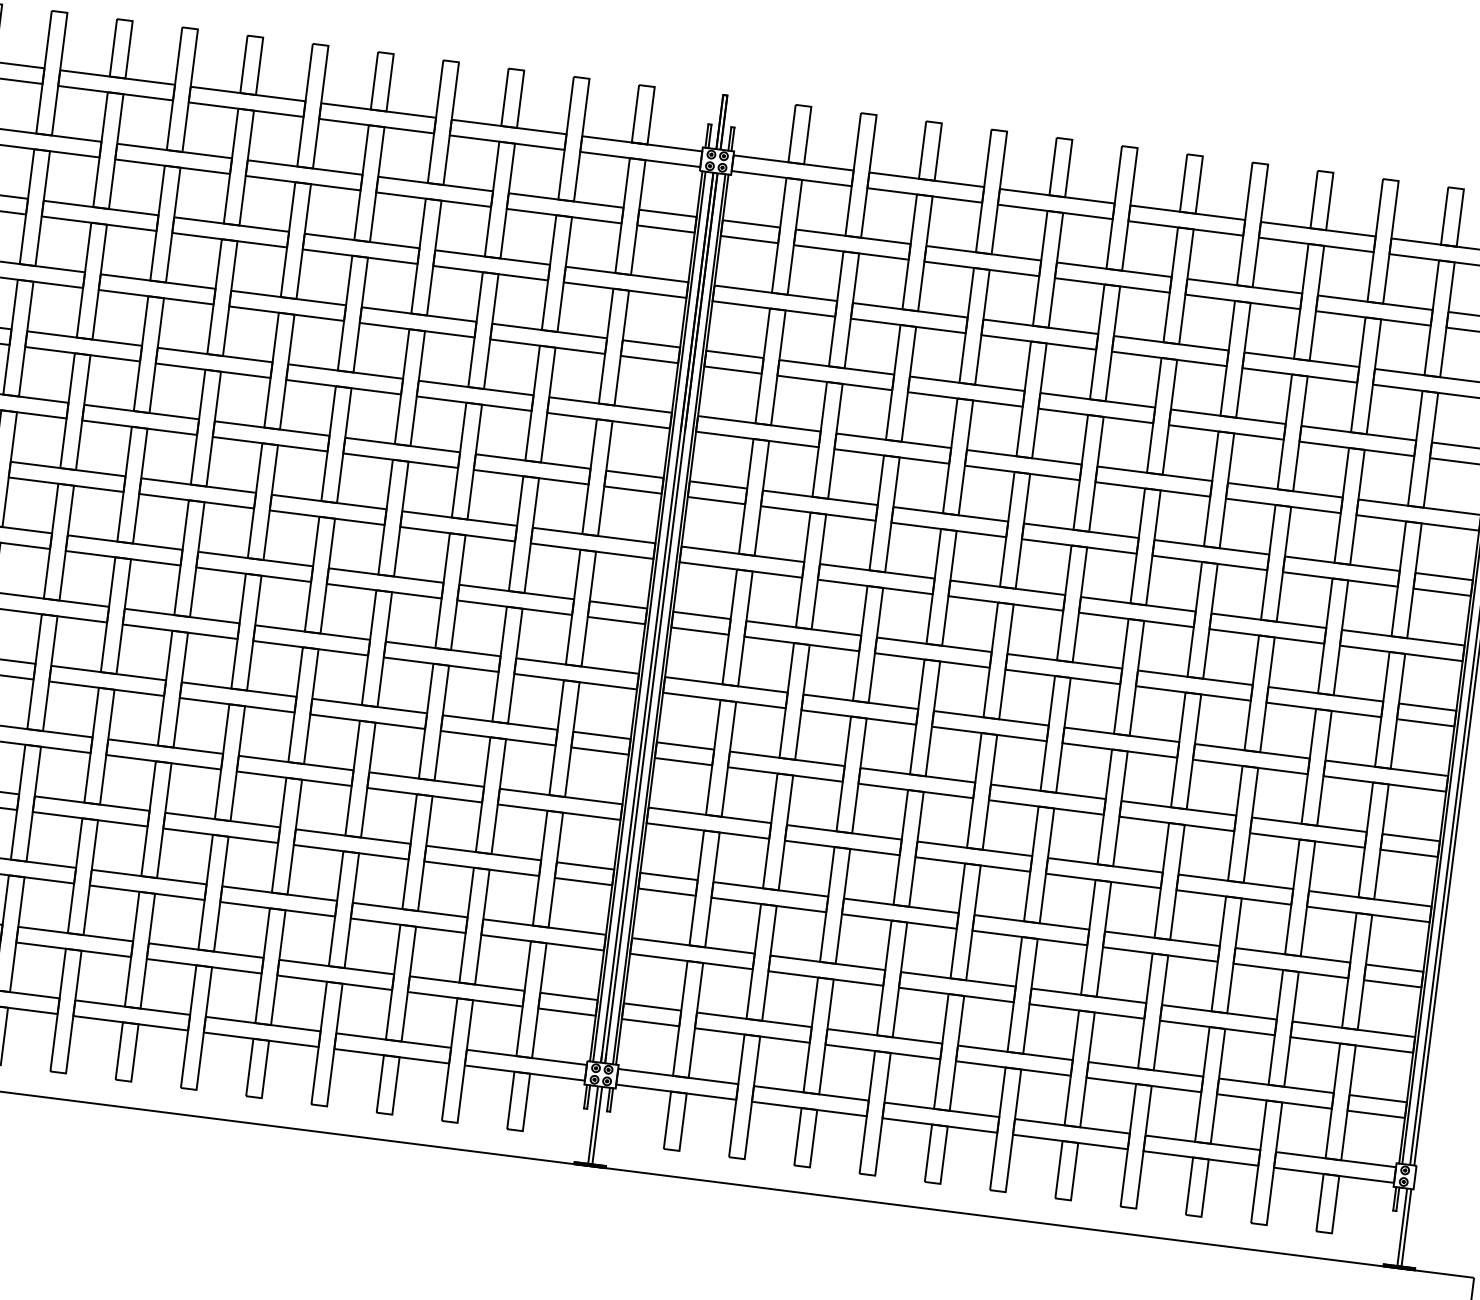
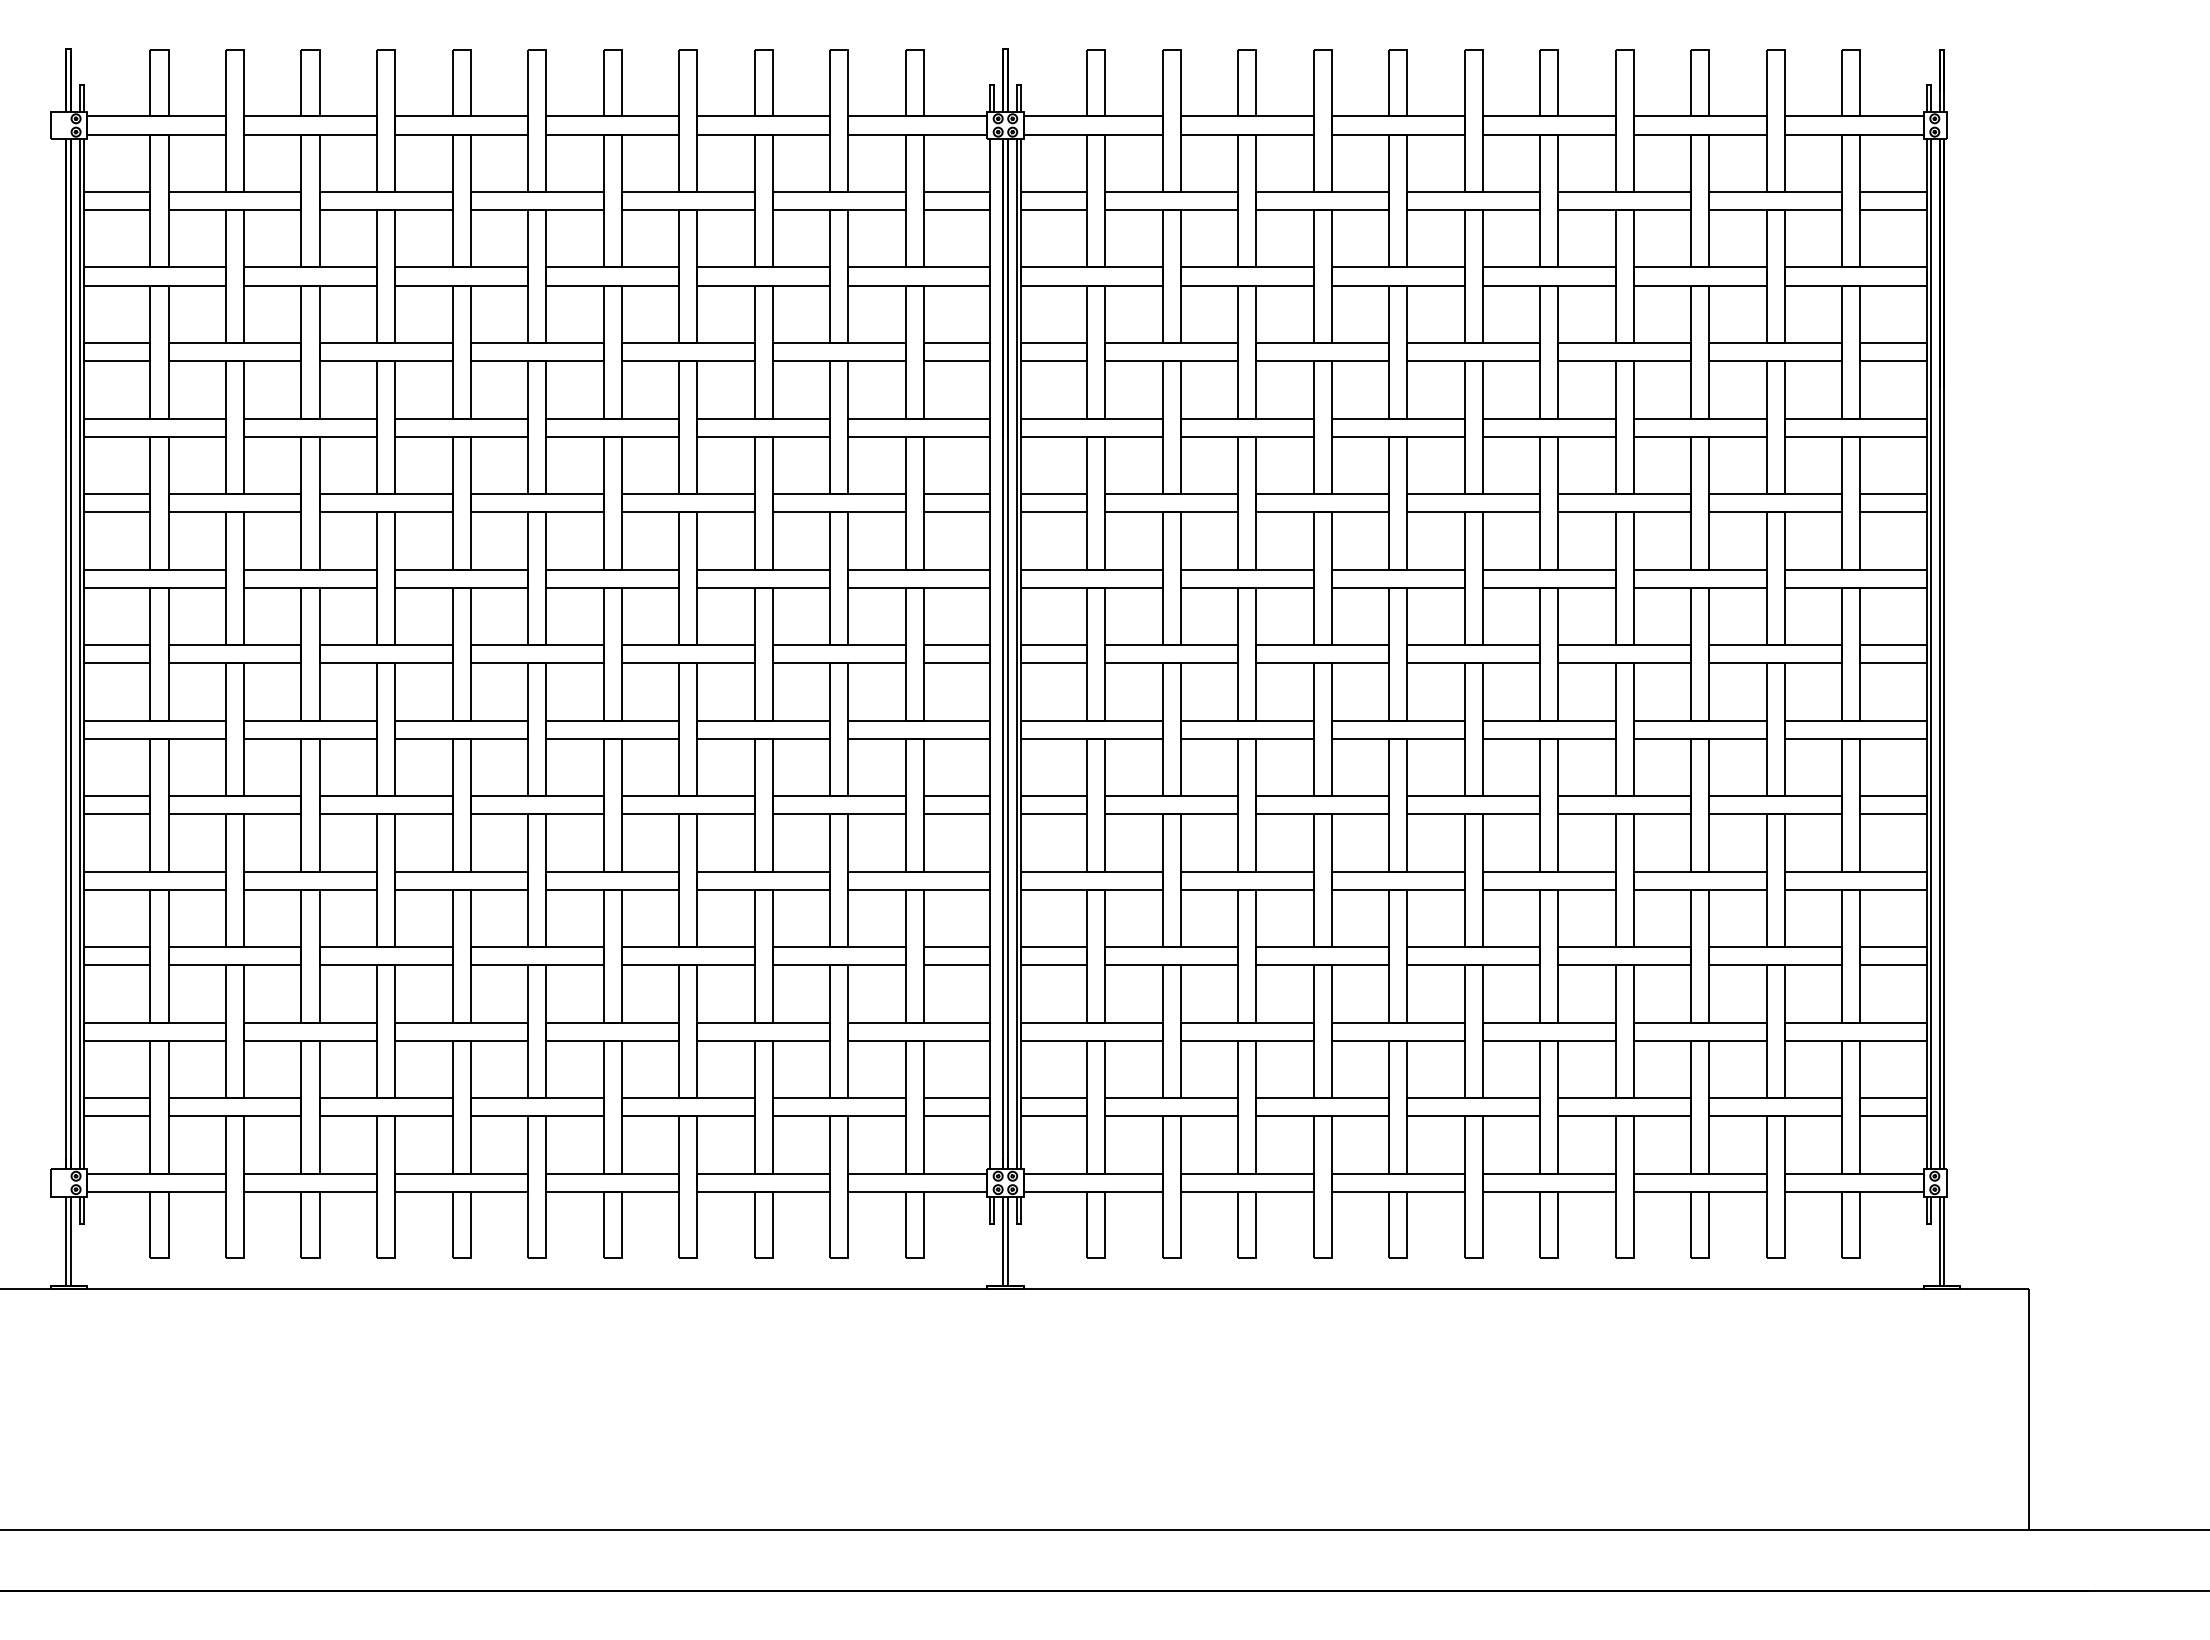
line: (648, 616) -> (993, 654), removed

